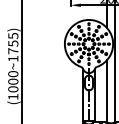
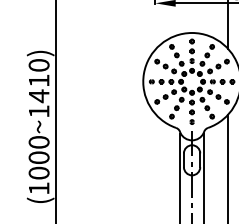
text: (13, 43) -> (39, 80), (1000~1755) -> (1000~1410)

